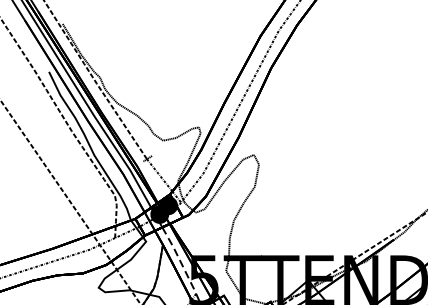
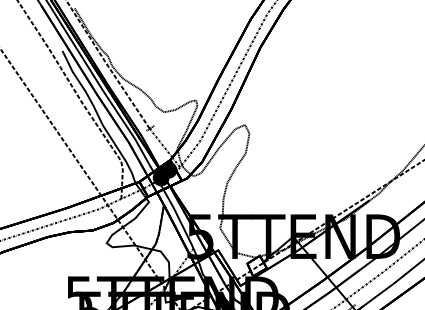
line: (180, 259) -> (179, 218), dashed -> solid

